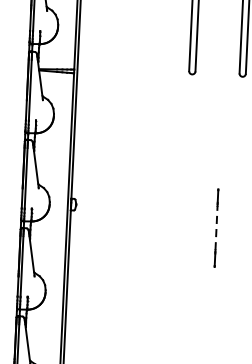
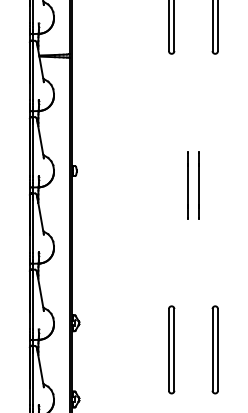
line: (203, 227) -> (187, 185), added
line: (216, 228) -> (198, 185), dashed -> solid

